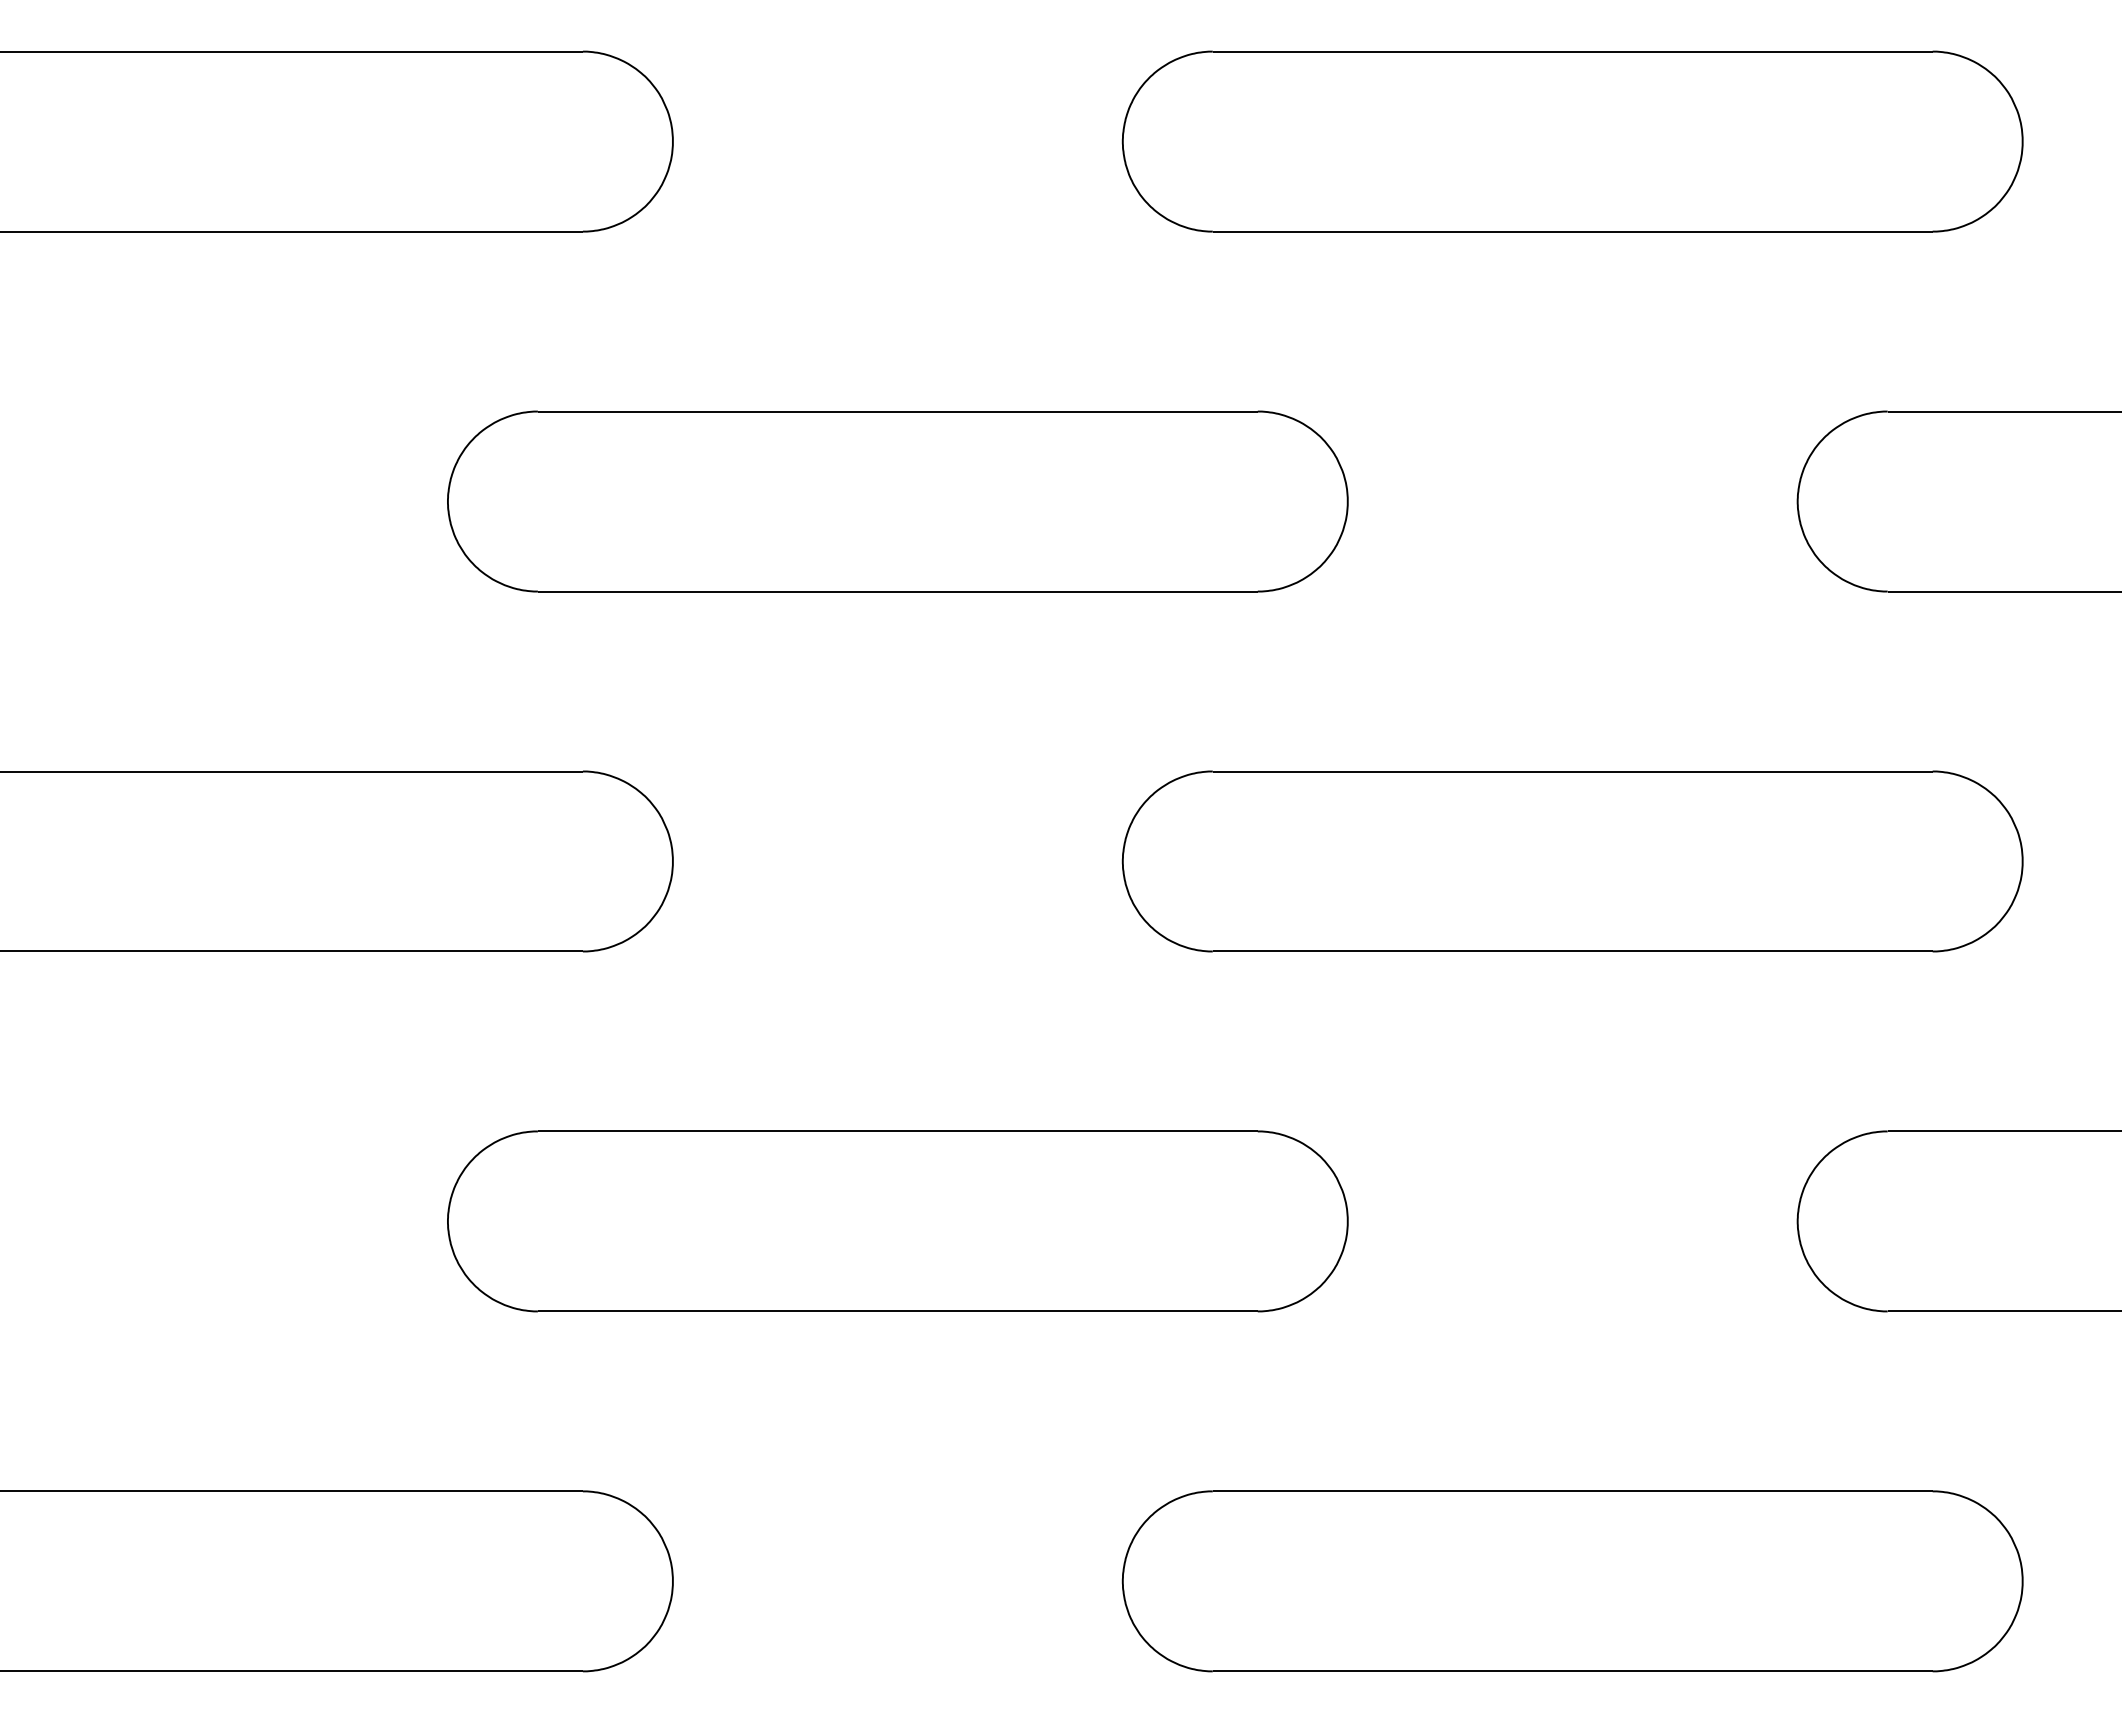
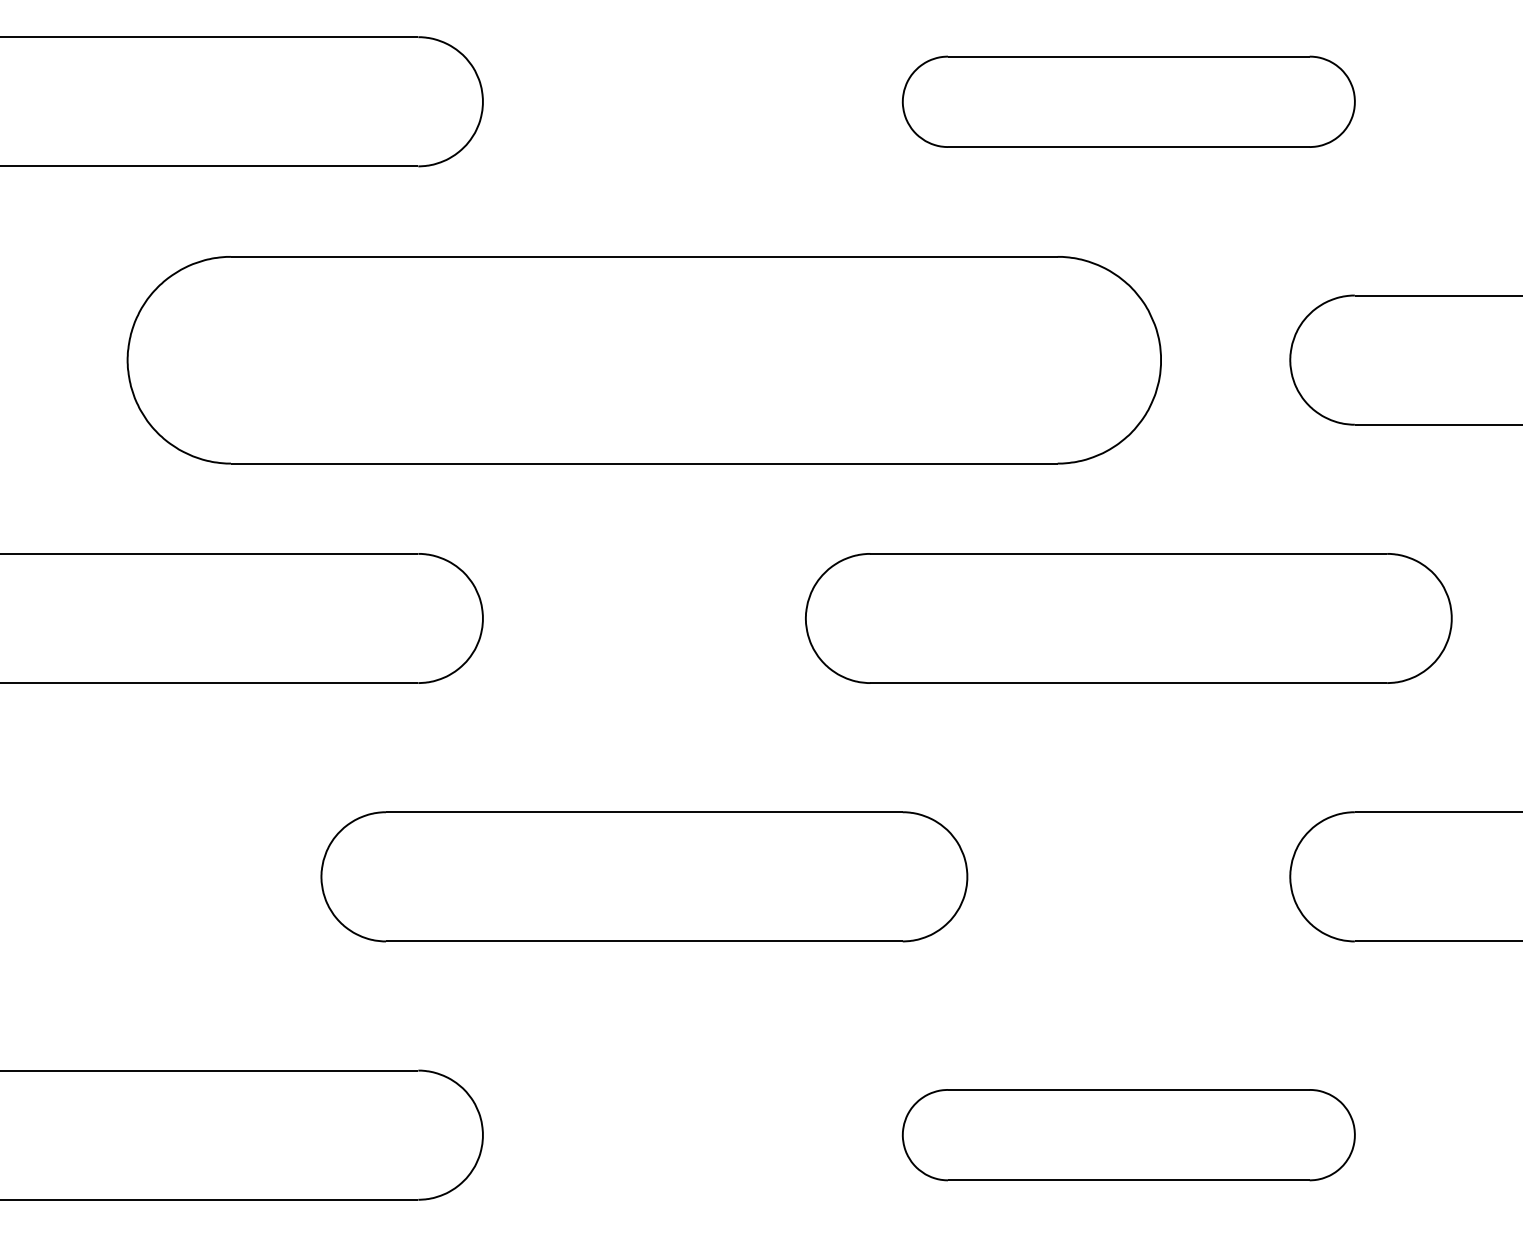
part: (1572, 141) -> (1128, 101), size x0.7
part: (897, 500) -> (644, 359), size x1.6
part: (1572, 1580) -> (1128, 1134), size x0.7

